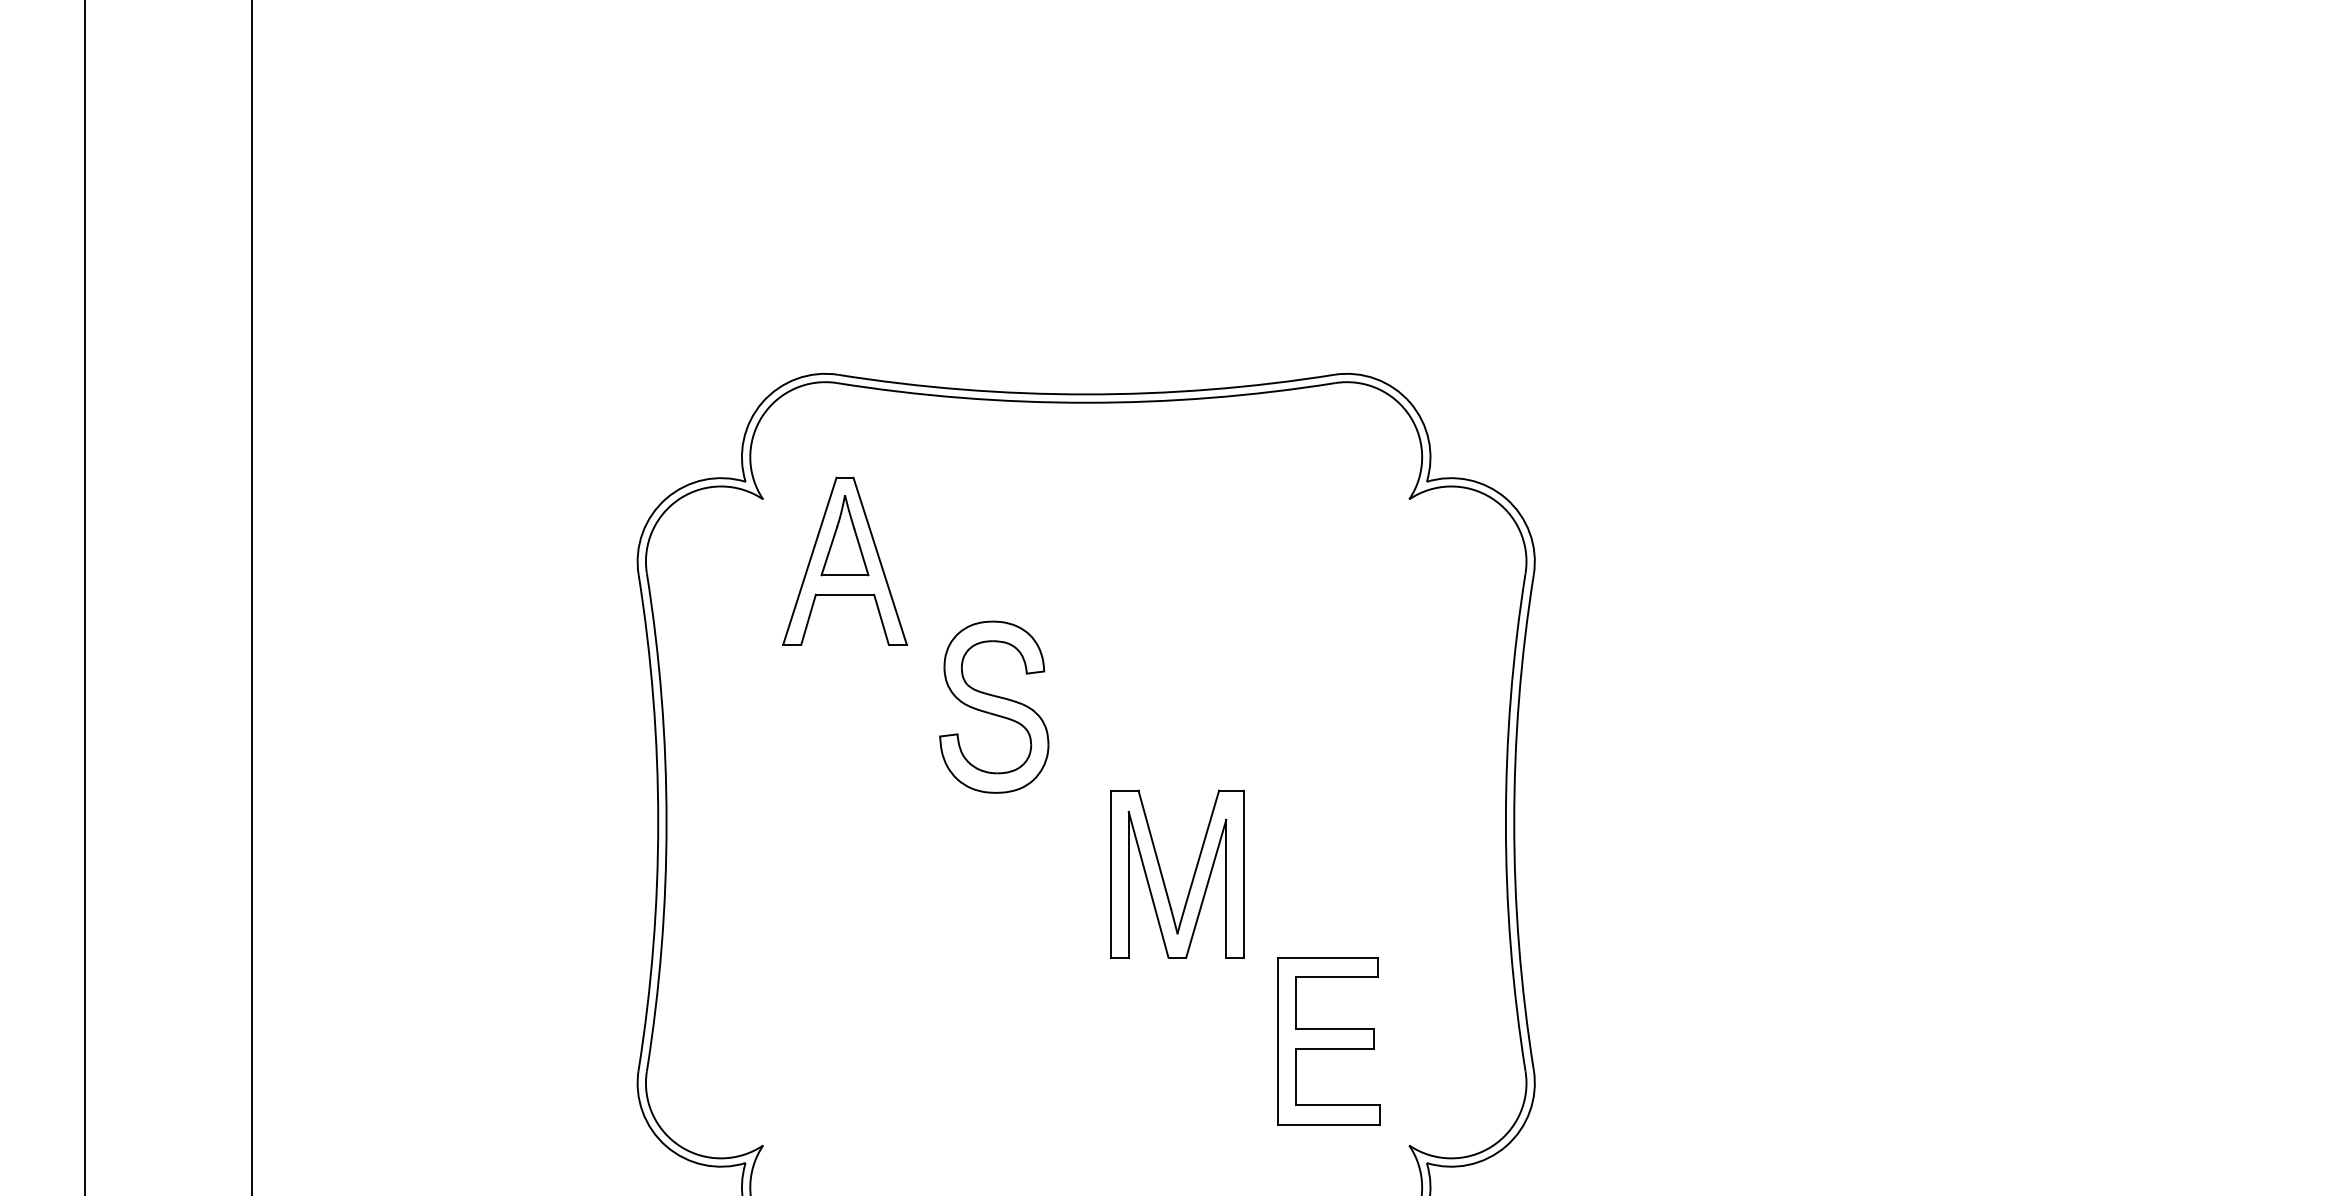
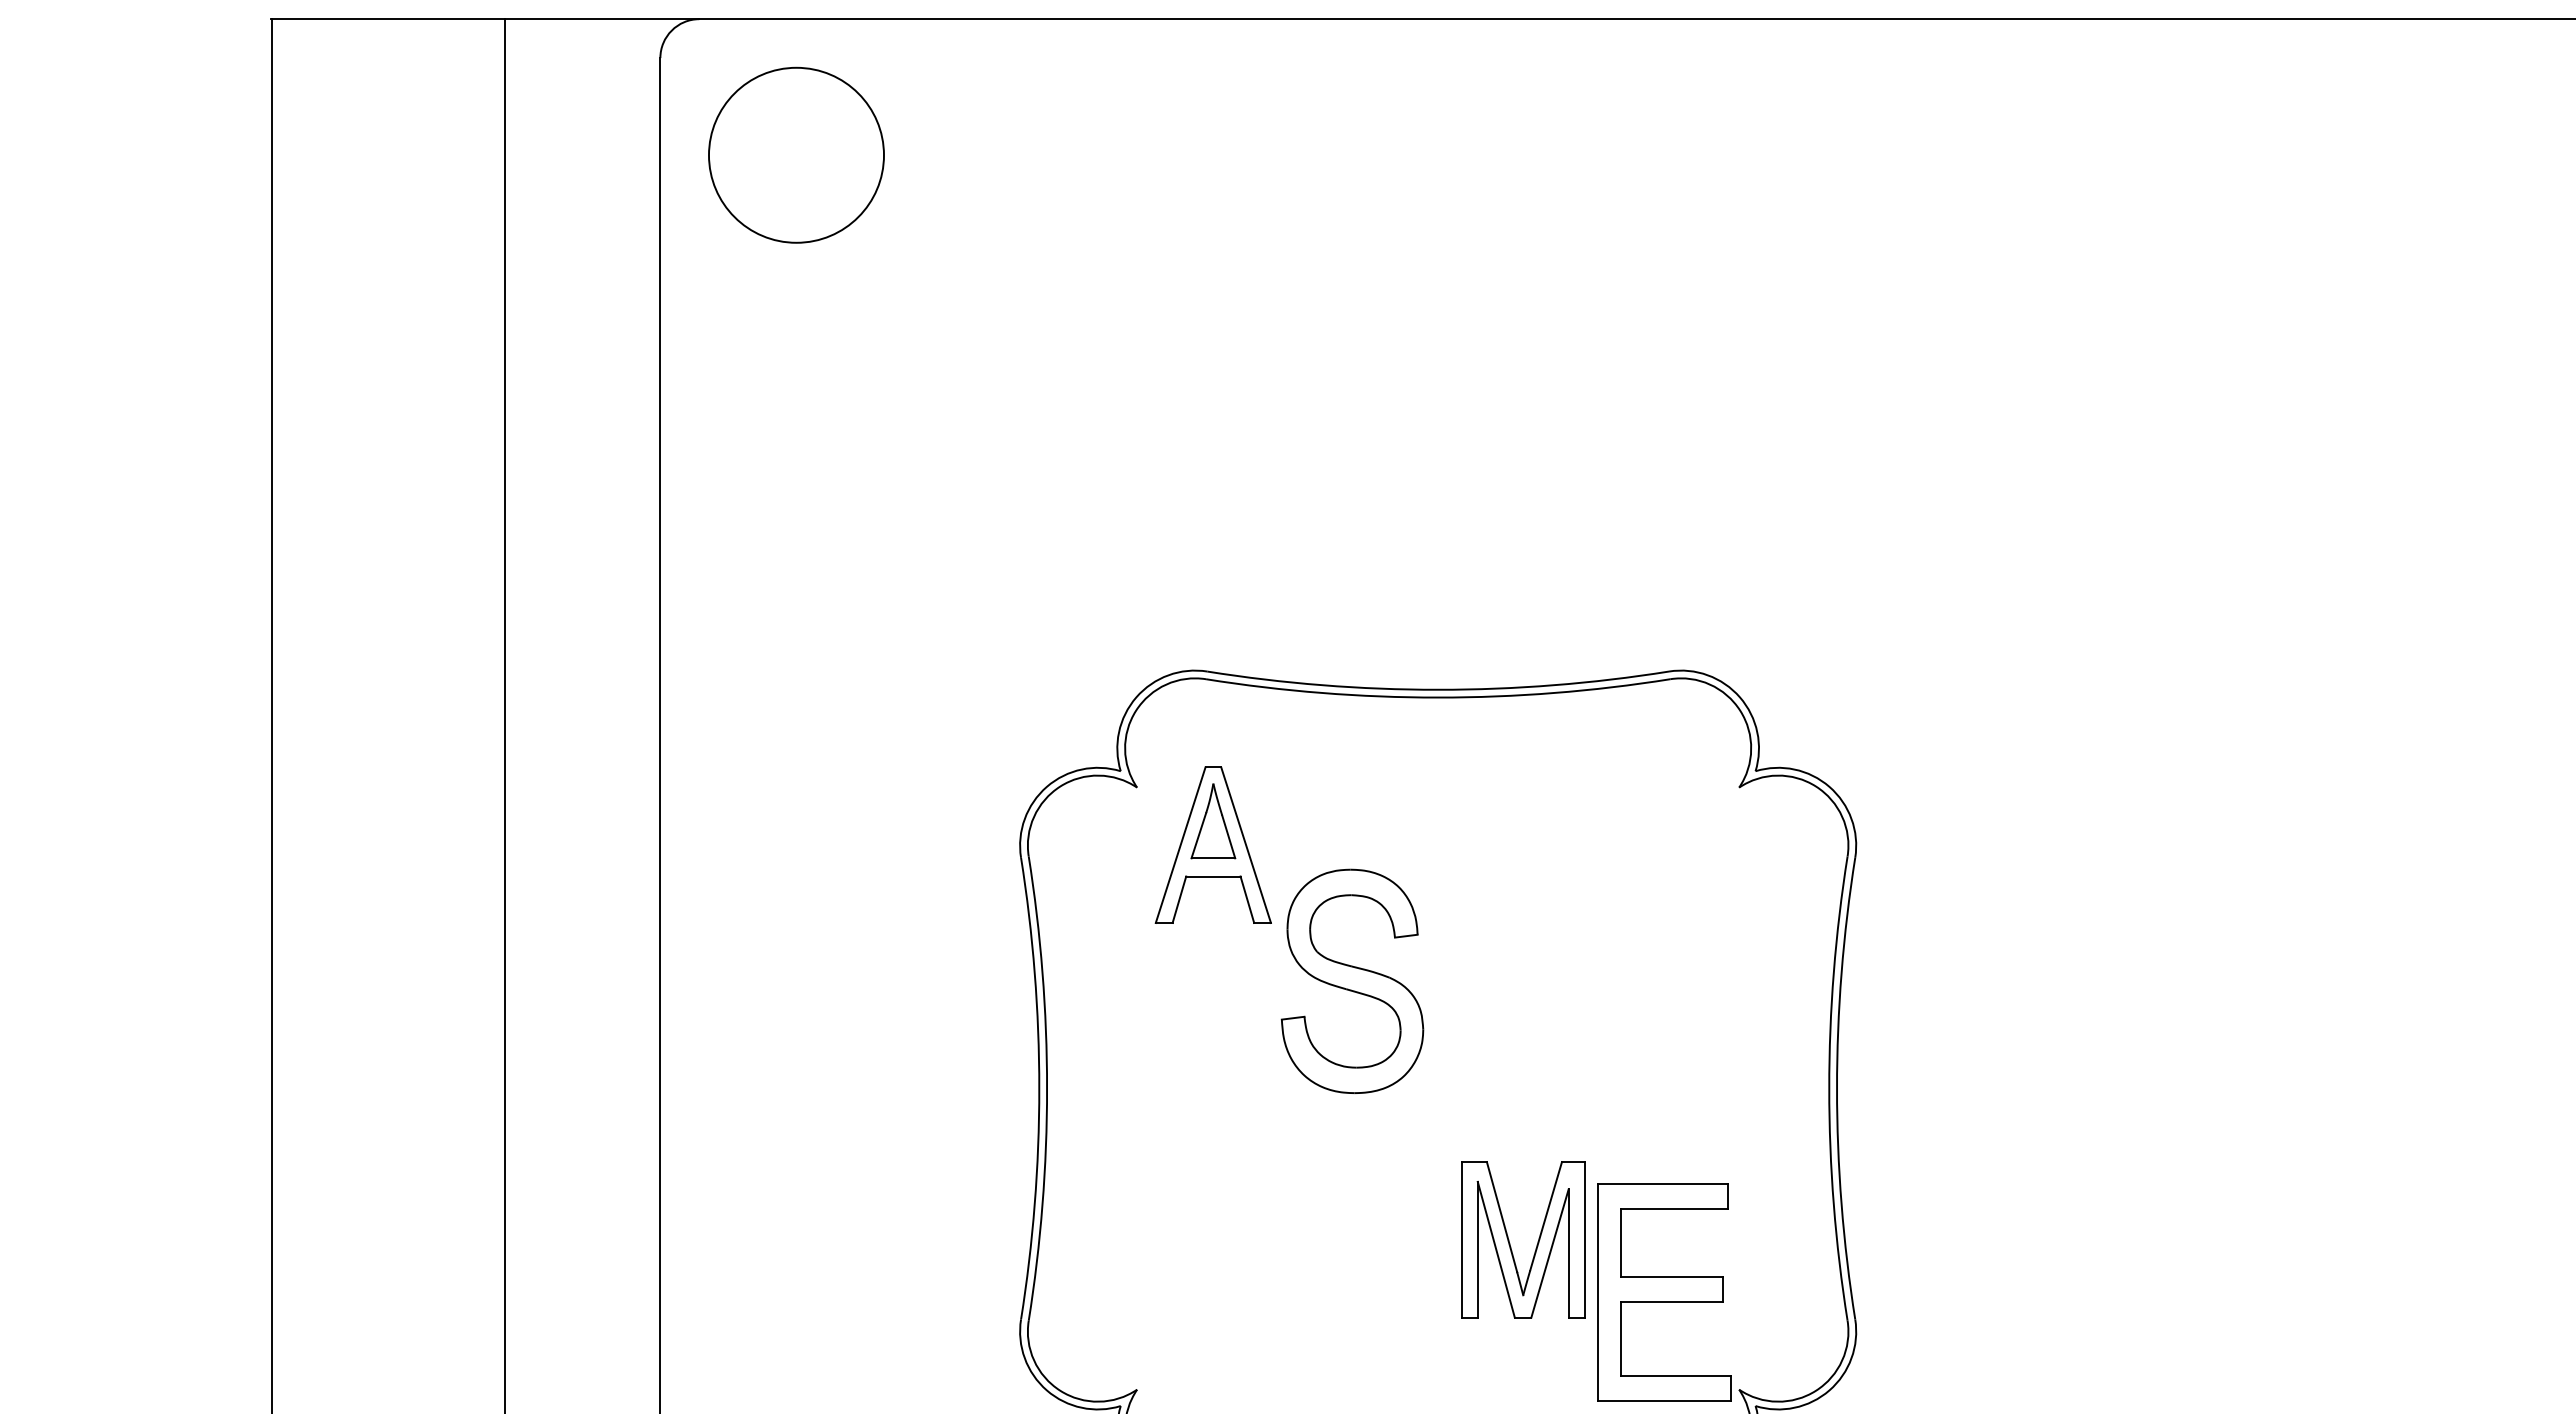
part: (994, 706) -> (1352, 980), size x1.4
part: (1163, 878) -> (1510, 1243), moved
part: (1329, 1041) -> (1664, 1292), size x1.4

